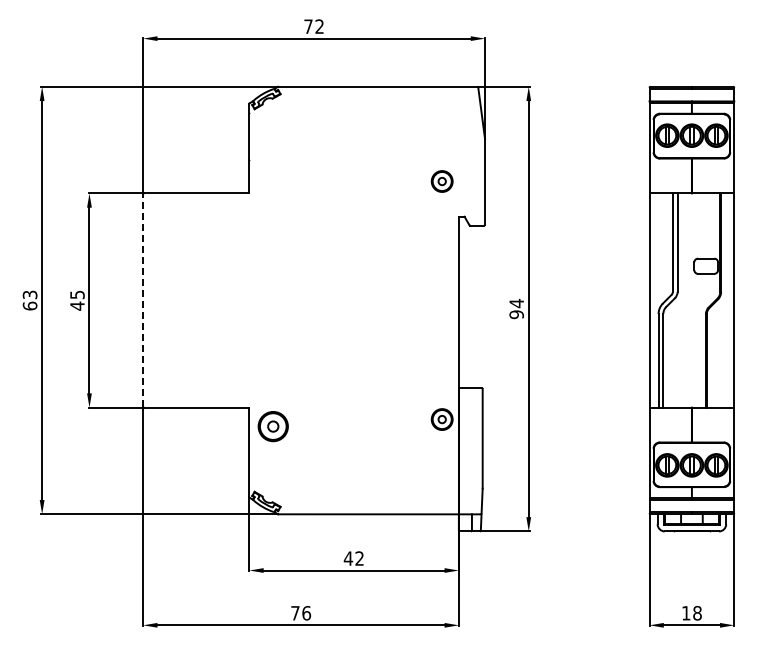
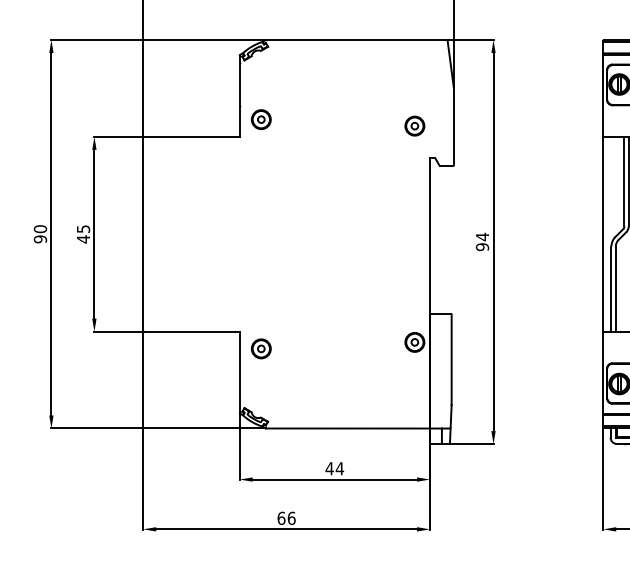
part: (272, 174) -> (260, 119), added
text: (29, 300) -> (39, 234), 63 -> 90
line: (143, 300) -> (143, 234), dashed -> solid
part: (272, 426) -> (260, 348), size x0.71
text: (359, 558) -> (339, 468), 42 -> 44
text: (295, 612) -> (281, 517), 76 -> 66

